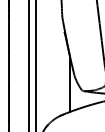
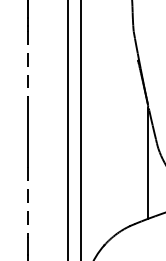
line: (9, 34) -> (28, 64), solid -> dashed
line: (9, 103) -> (28, 201), solid -> dashed

